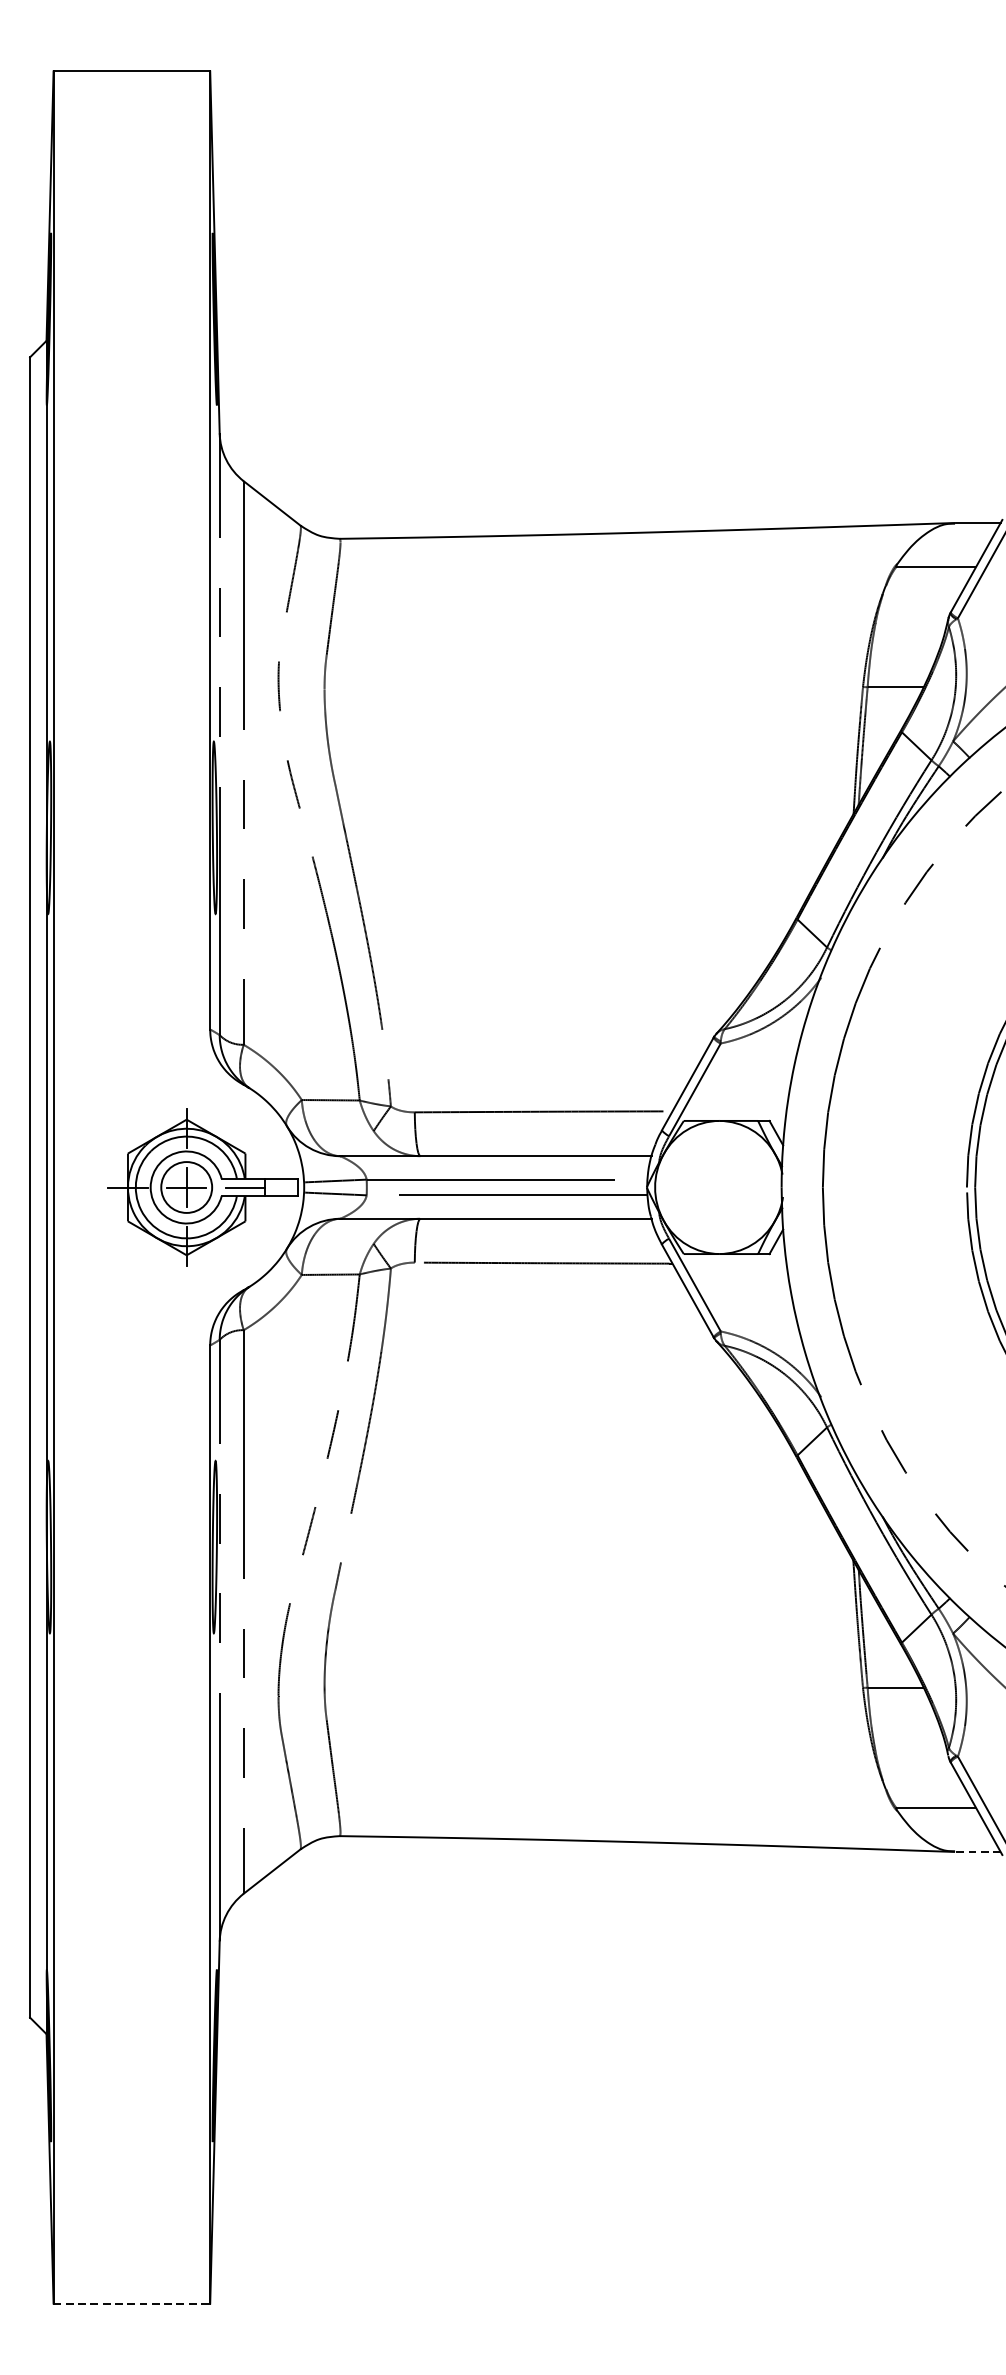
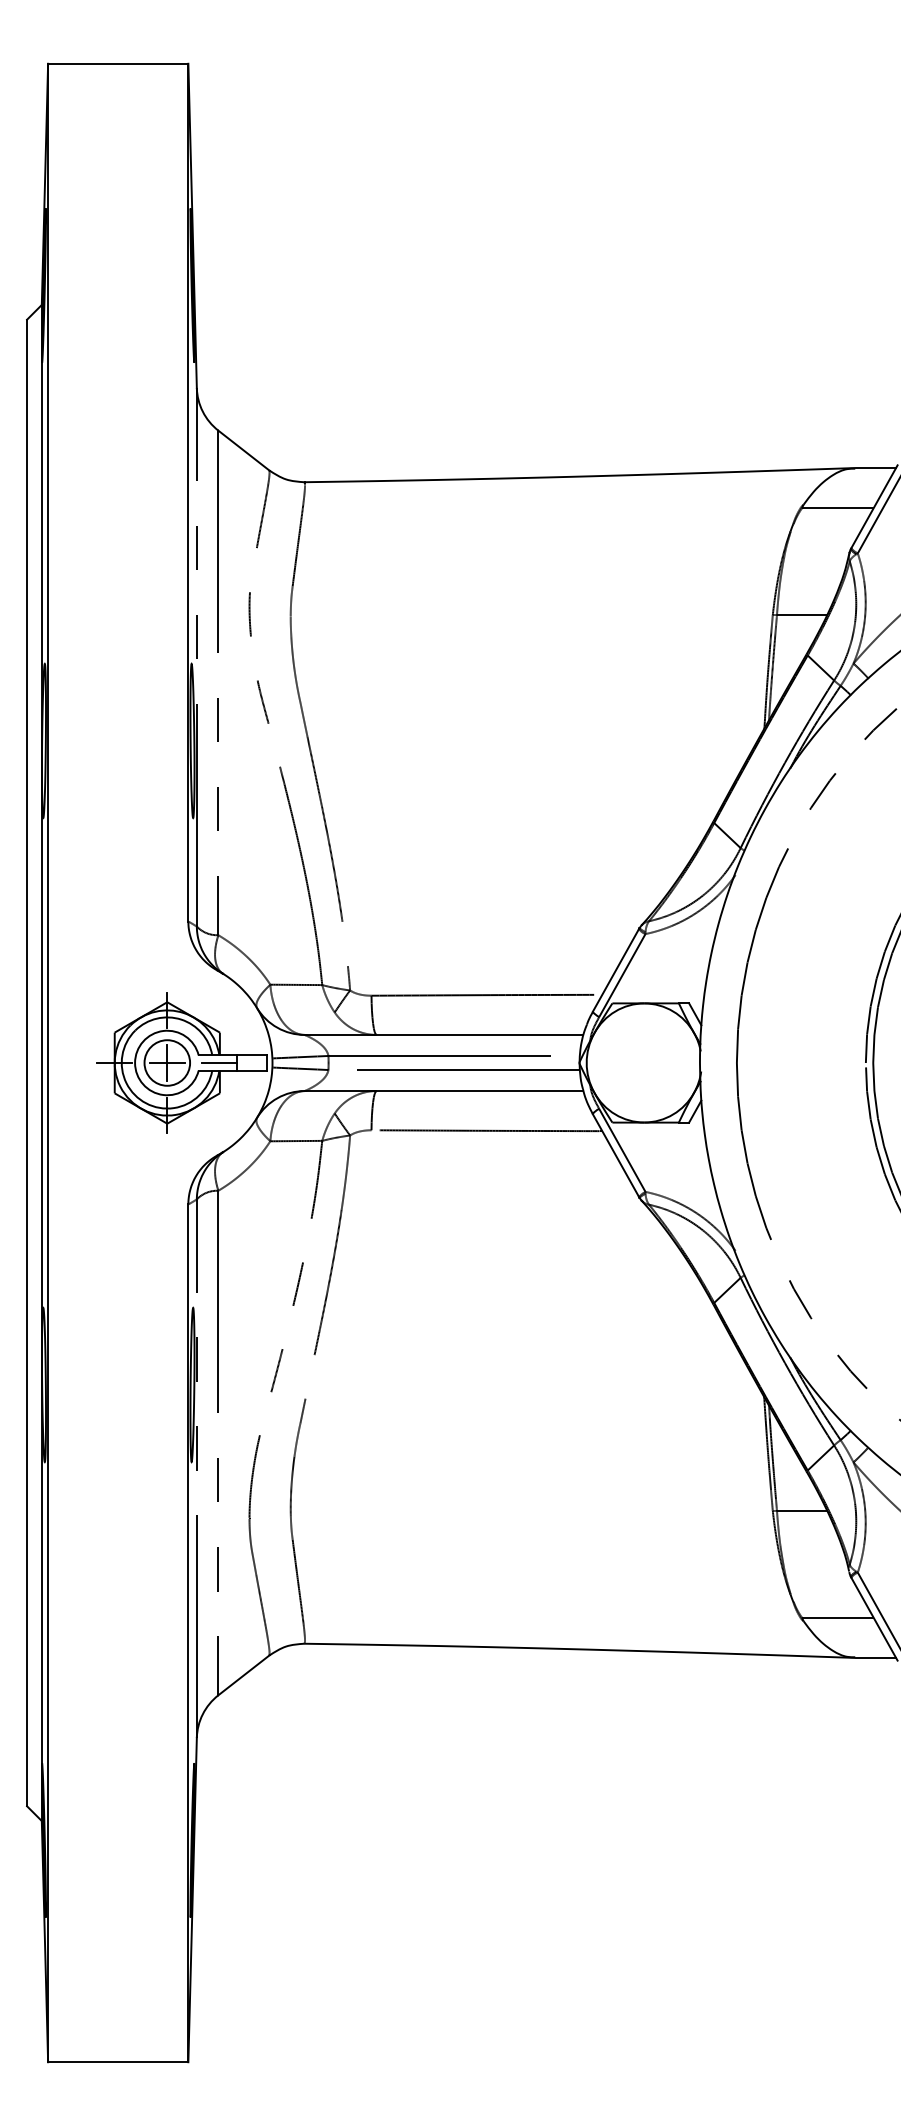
line: (978, 1851) -> (876, 1657), dashed -> solid
line: (132, 2303) -> (118, 2062), dashed -> solid

